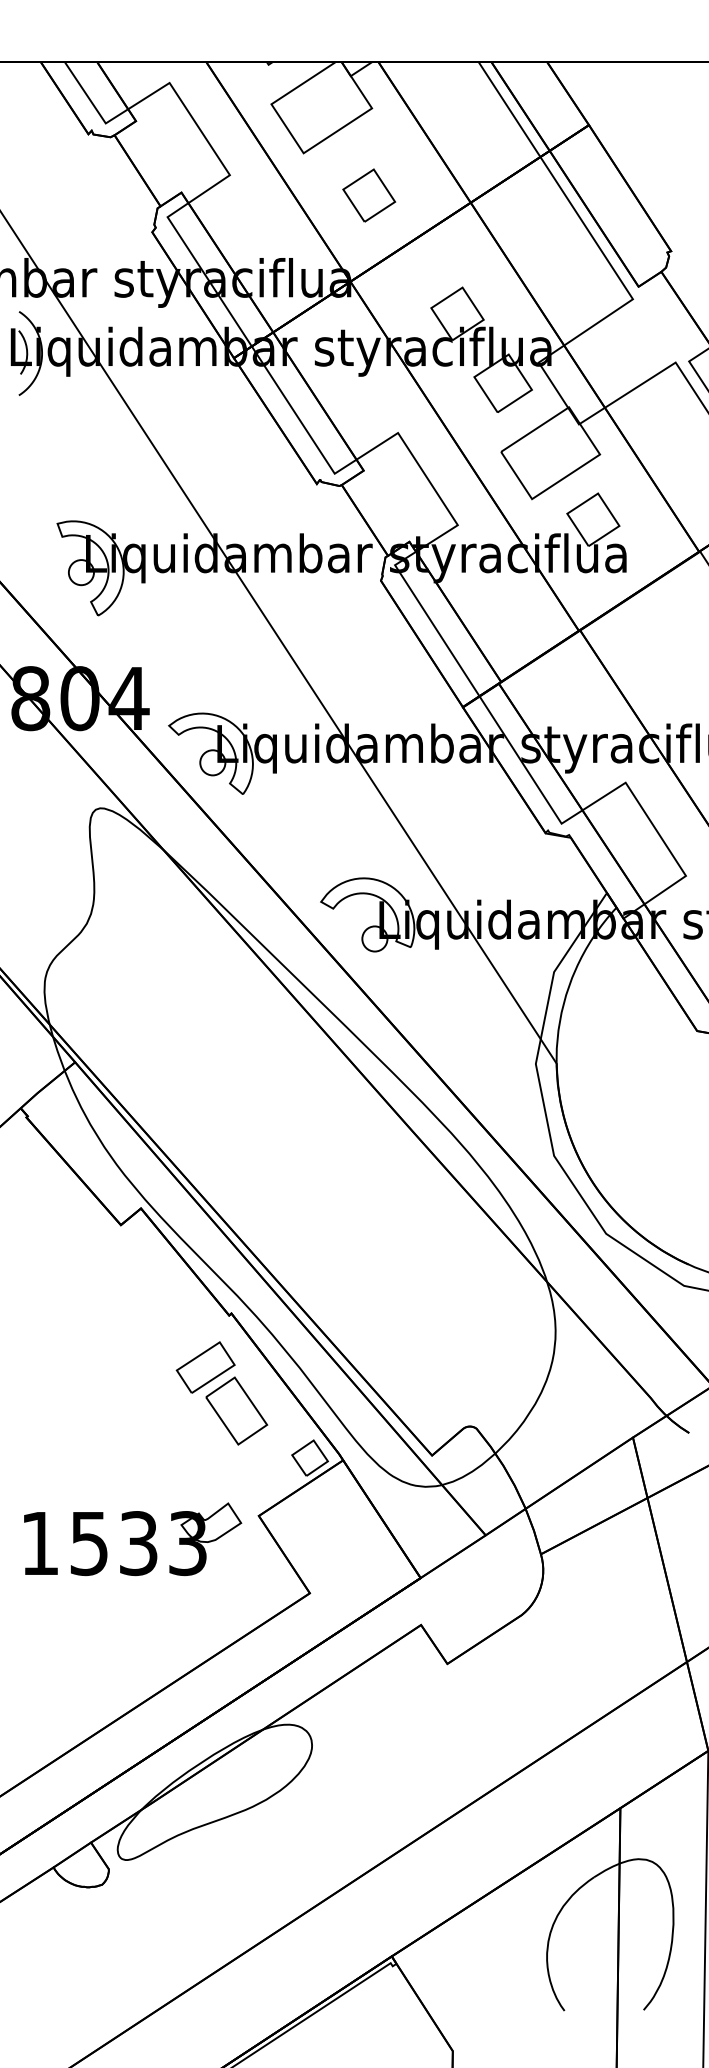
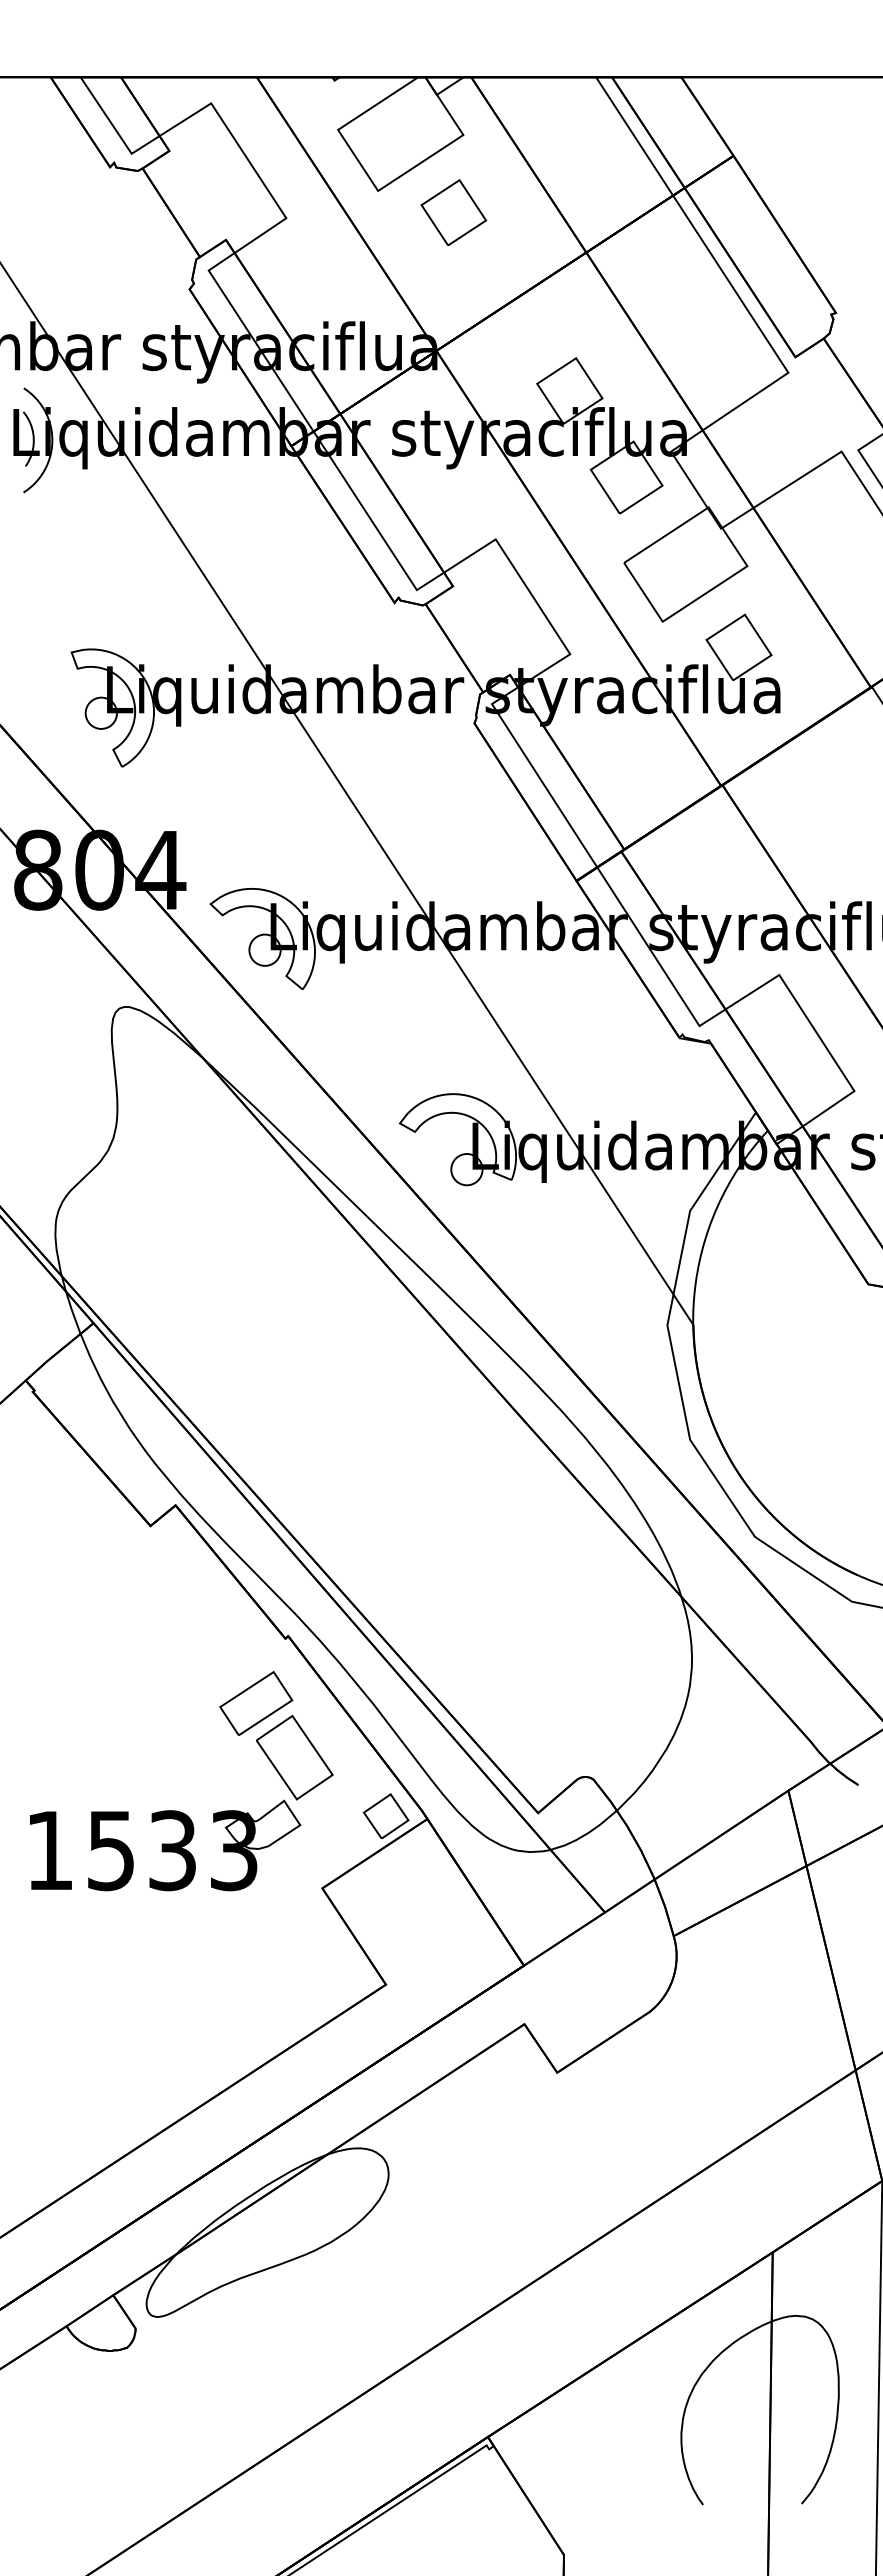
part: (368, 195) -> (453, 212), moved
part: (132, 1539) -> (165, 1845), moved

